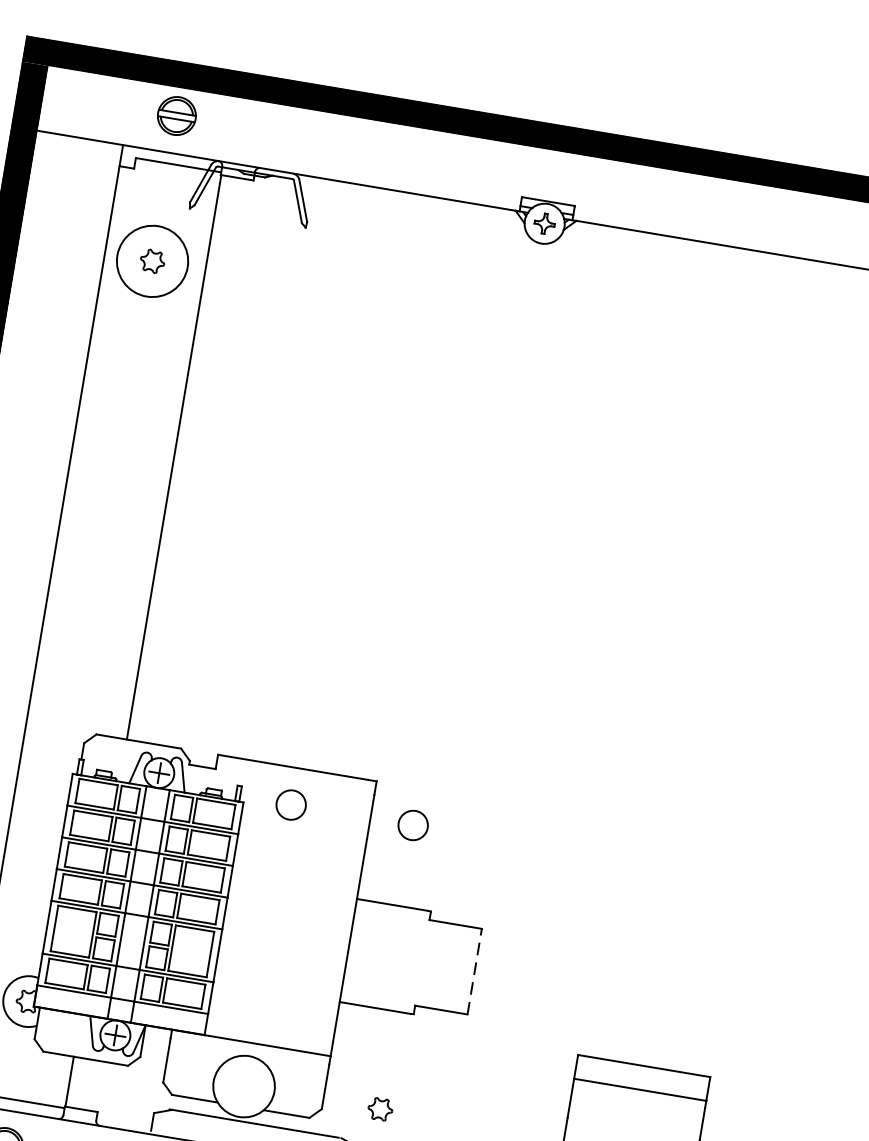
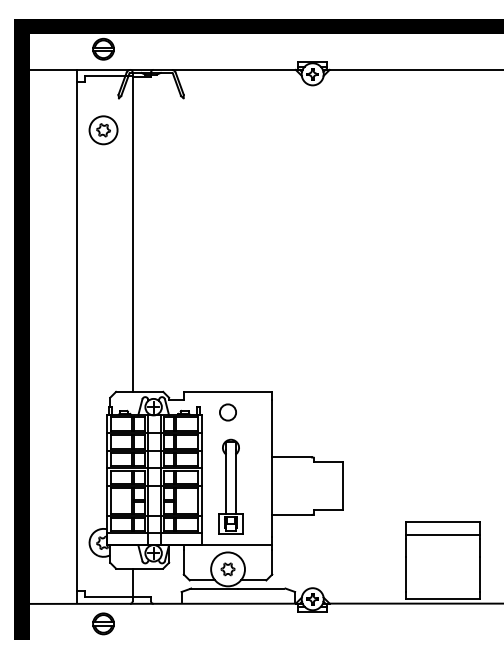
circle: (152, 261) -> (103, 130), size x0.71
circle: (412, 825) -> (295, 412), removed
part: (273, 938) -> (230, 486), added
line: (474, 972) -> (342, 486), dashed -> solid
part: (379, 1109) -> (227, 569), moved

